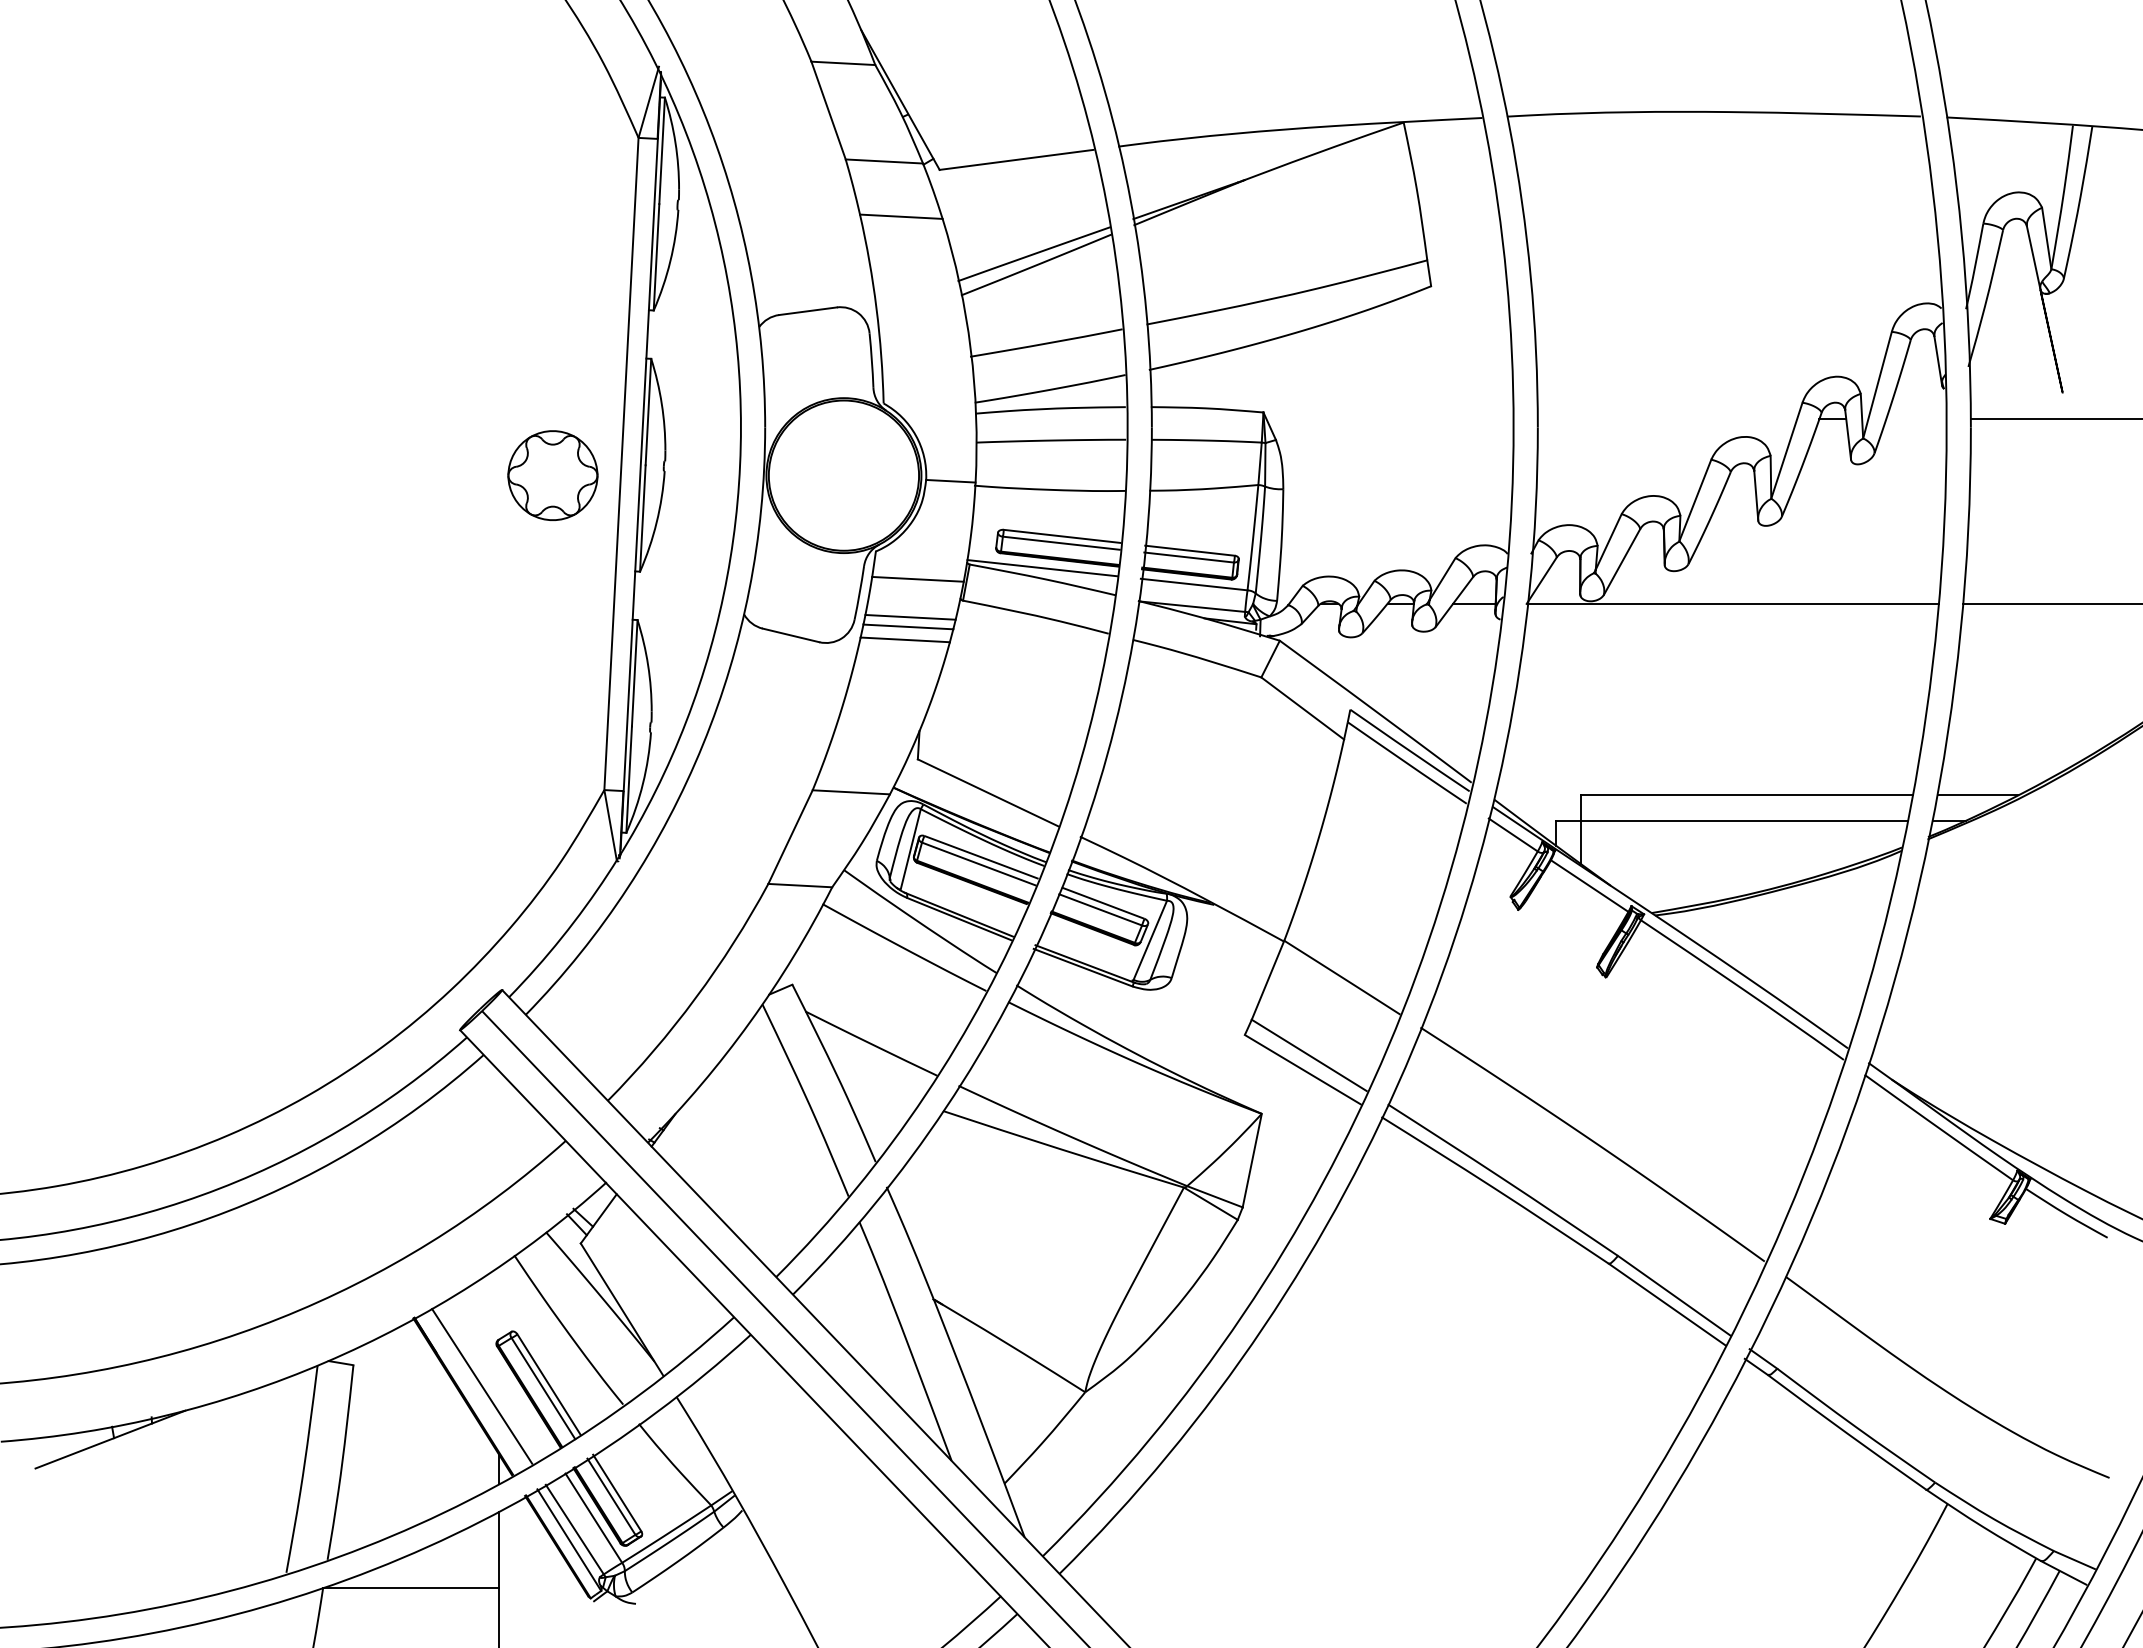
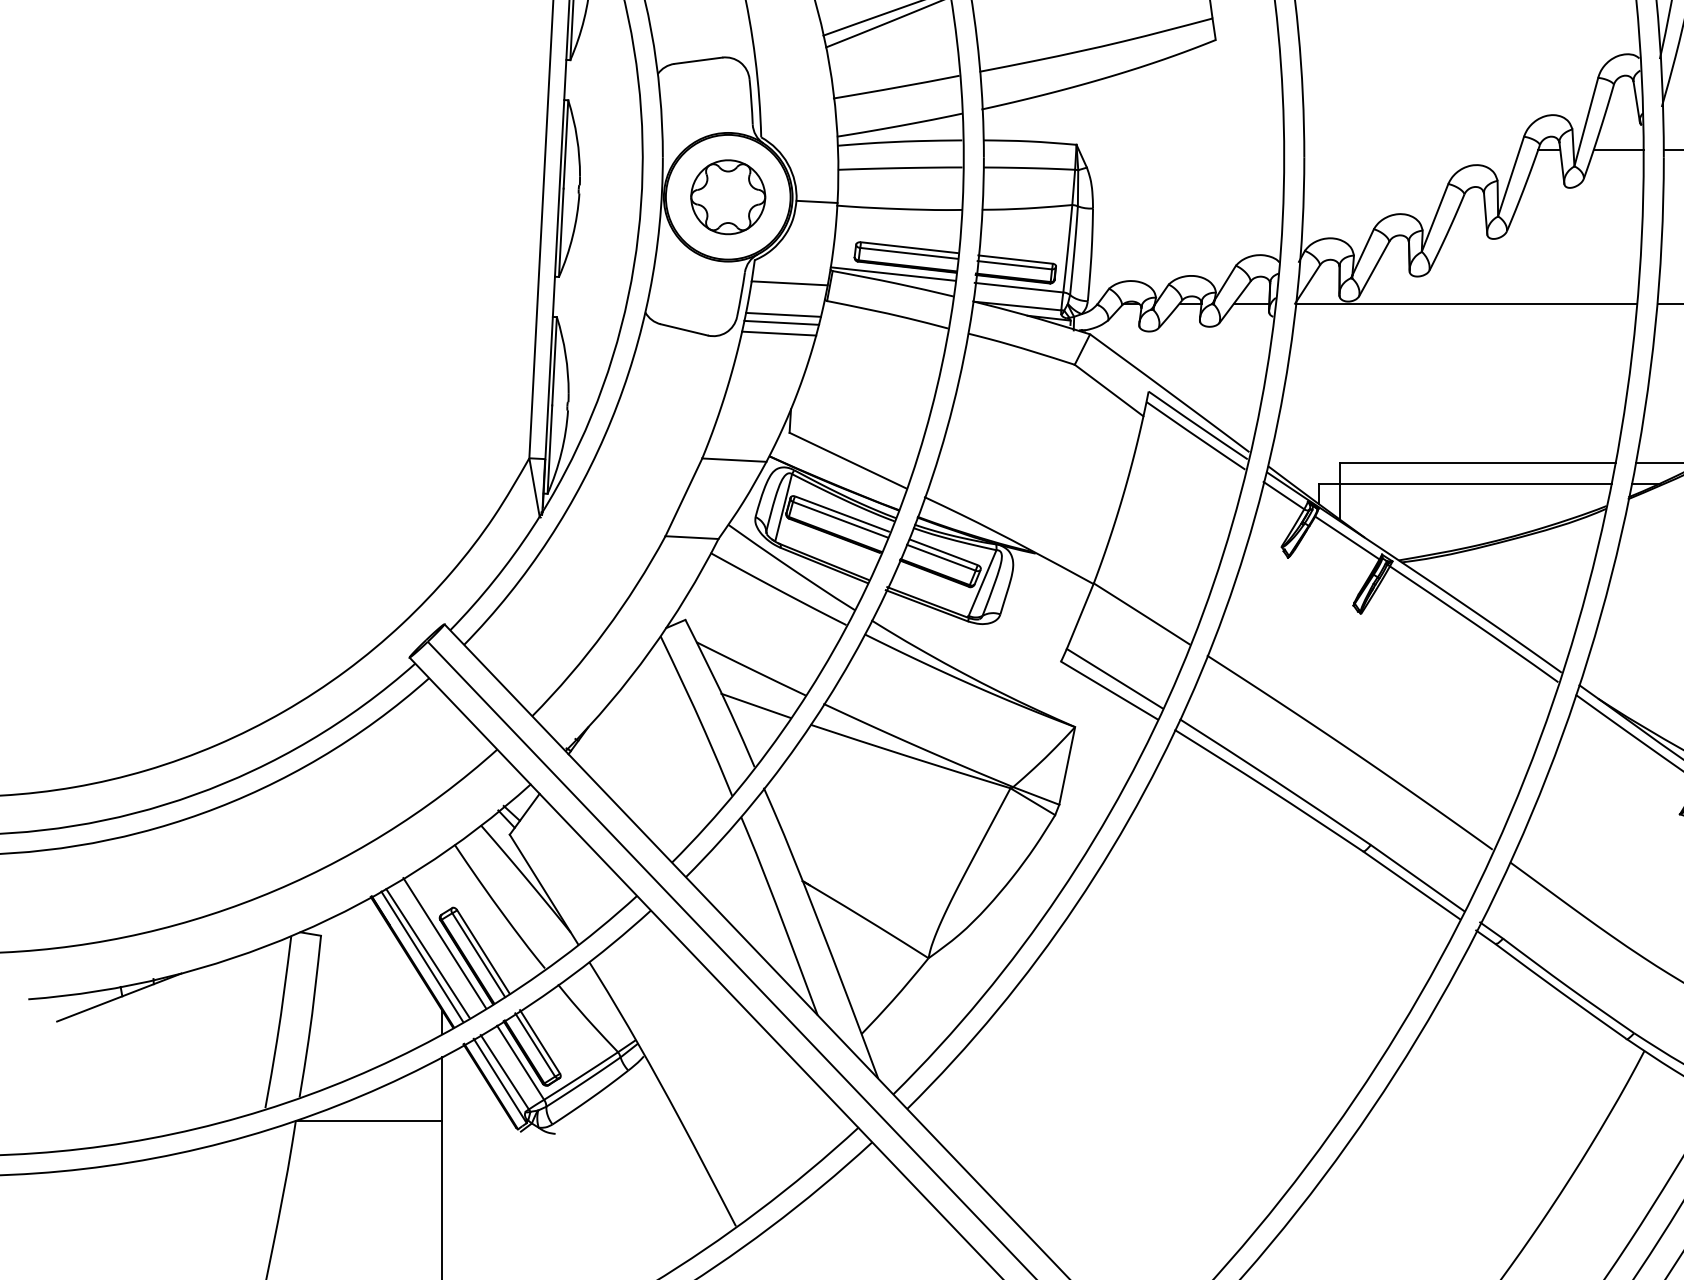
line: (1916, 419) -> (1618, 150), added
part: (552, 475) -> (727, 197), moved
line: (876, 1087) -> (755, 705), added
line: (502, 1373) -> (444, 942), added
line: (475, 1390) -> (422, 956), added

